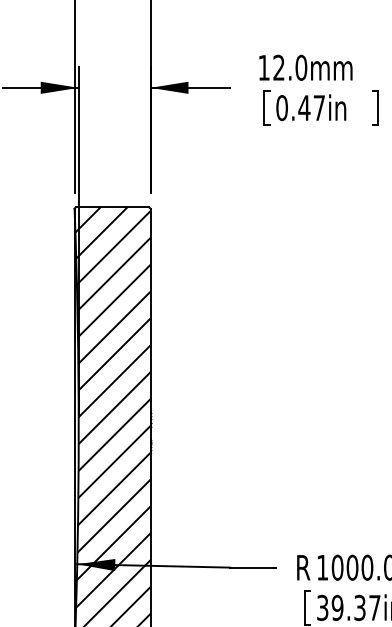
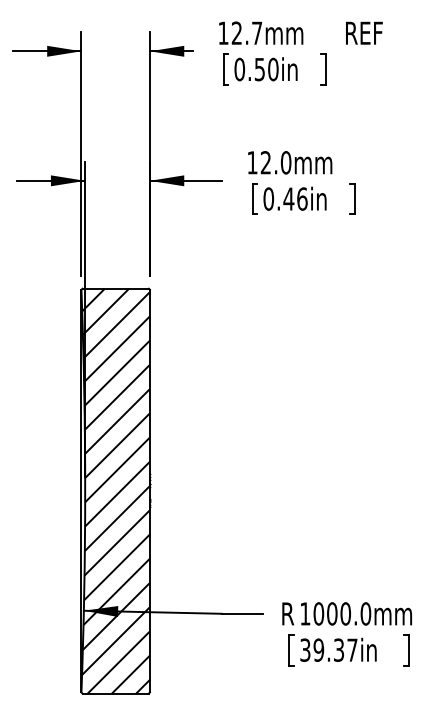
text: (319, 107) -> (302, 198), 0.47in -> 0.46in

